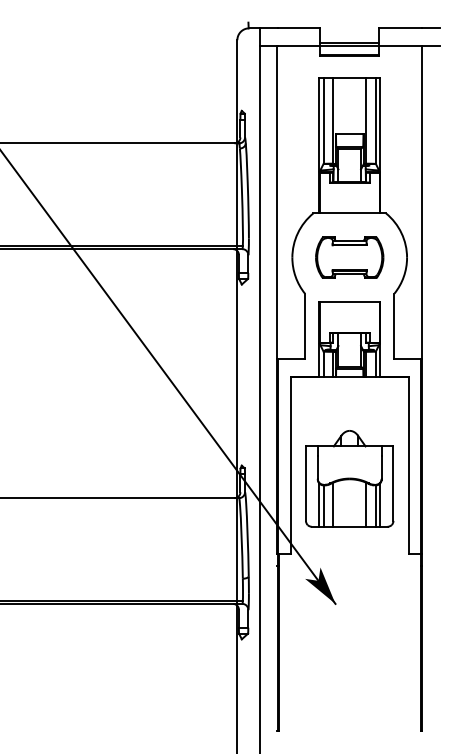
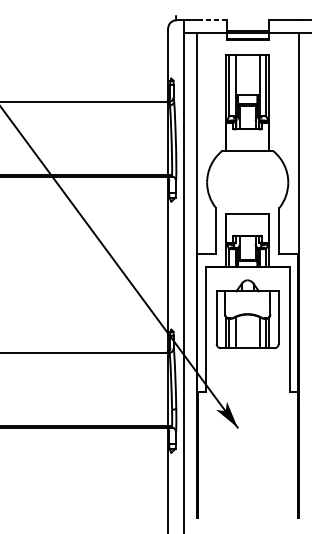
line: (298, 28) -> (211, 20), solid -> dashed
part: (349, 257) -> (247, 182), removed
part: (349, 478) -> (247, 314), moved

